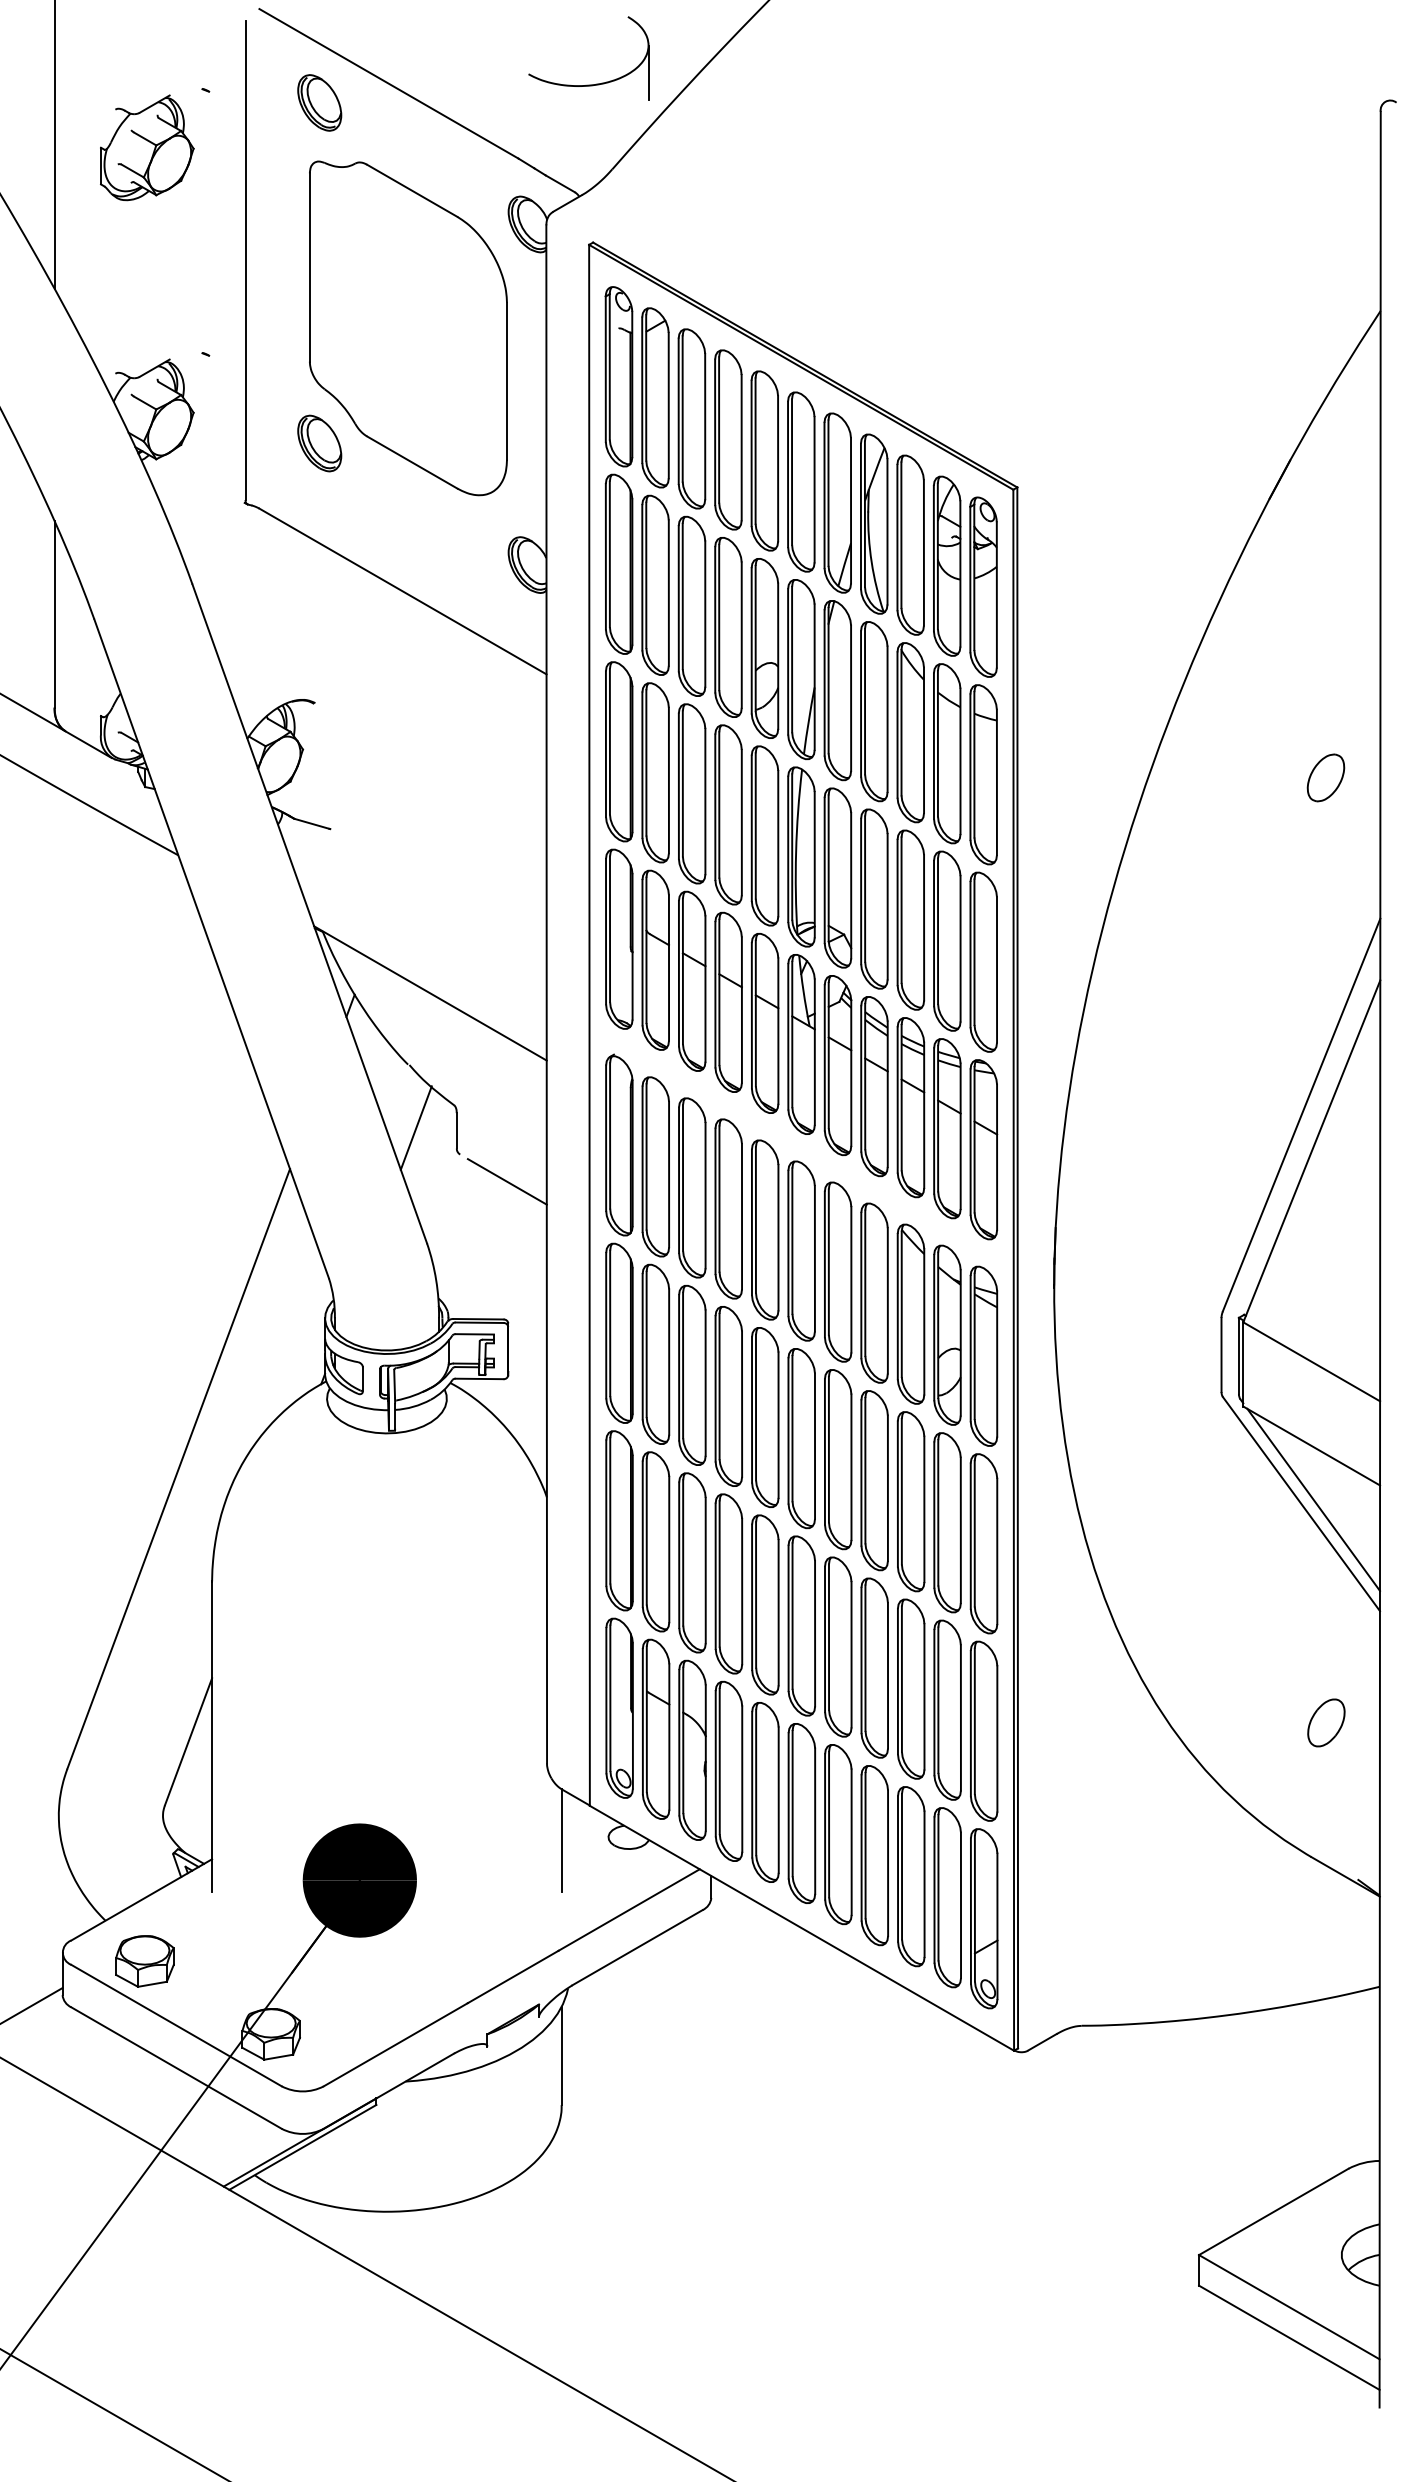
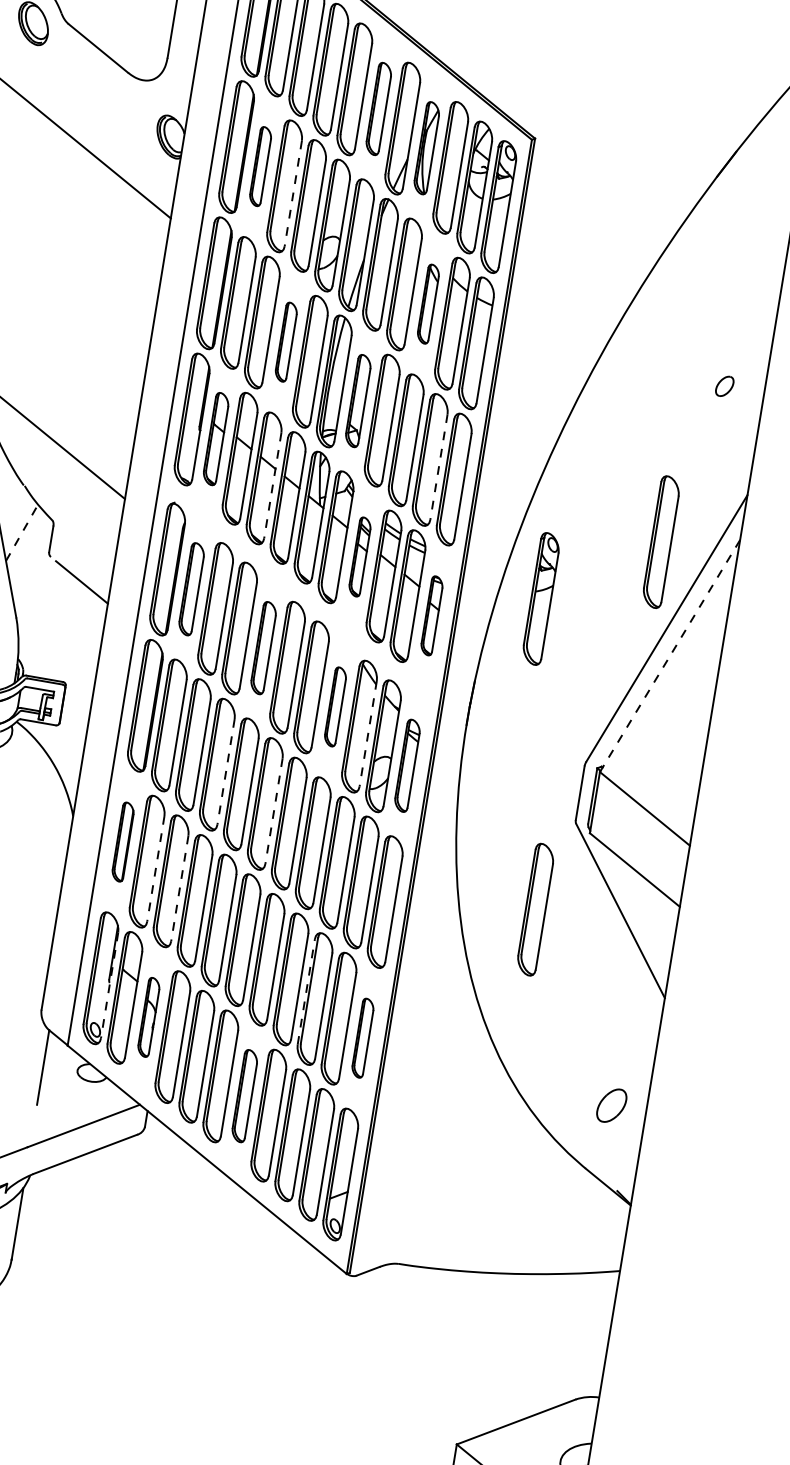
part: (801, 481) -> (379, 108), size x0.7
part: (874, 523) -> (427, 147), size x0.7
part: (655, 584) -> (260, 166), size x0.6
line: (705, 614) -> (293, 193), solid -> dashed
part: (910, 732) -> (428, 303), size x0.6
part: (1325, 777) -> (724, 386), size x0.6
part: (728, 814) -> (286, 341), size x0.6
part: (837, 877) -> (358, 400), size x0.7
line: (960, 948) -> (438, 466), solid -> dashed
part: (655, 959) -> (216, 438), size x0.7
part: (1274, 1000) -> (660, 541), added
line: (741, 1010) -> (272, 485), solid -> dashed
part: (874, 1086) -> (360, 556), size x0.6
part: (1126, 1102) -> (541, 598), added
line: (416, 1127) -> (22, 532), solid -> dashed
part: (983, 1149) -> (431, 615), size x0.6
line: (1311, 1151) -> (669, 656), solid -> dashed
part: (655, 1166) -> (191, 588), size x0.7
part: (765, 1229) -> (263, 647), size x0.7
part: (874, 1292) -> (335, 706), size x0.6
line: (924, 1321) -> (368, 733), solid -> dashed
part: (983, 1355) -> (407, 765), size x0.7
line: (742, 1404) -> (226, 772), solid -> dashed
line: (815, 1446) -> (274, 811), solid -> dashed
line: (1313, 1499) -> (629, 909), removed
part: (619, 1520) -> (123, 841), size x0.6
part: (1187, 1520) -> (535, 909), added
line: (669, 1549) -> (156, 868), solid -> dashed
line: (705, 1570) -> (179, 888), solid -> dashed
line: (897, 1681) -> (305, 991), solid -> dashed
line: (632, 1715) -> (109, 985), solid -> dashed
part: (1326, 1722) -> (611, 1105), moved
part: (983, 1730) -> (362, 1037), size x0.6
part: (692, 1749) -> (148, 1016), size x0.6
part: (838, 1834) -> (244, 1096), size x0.7

